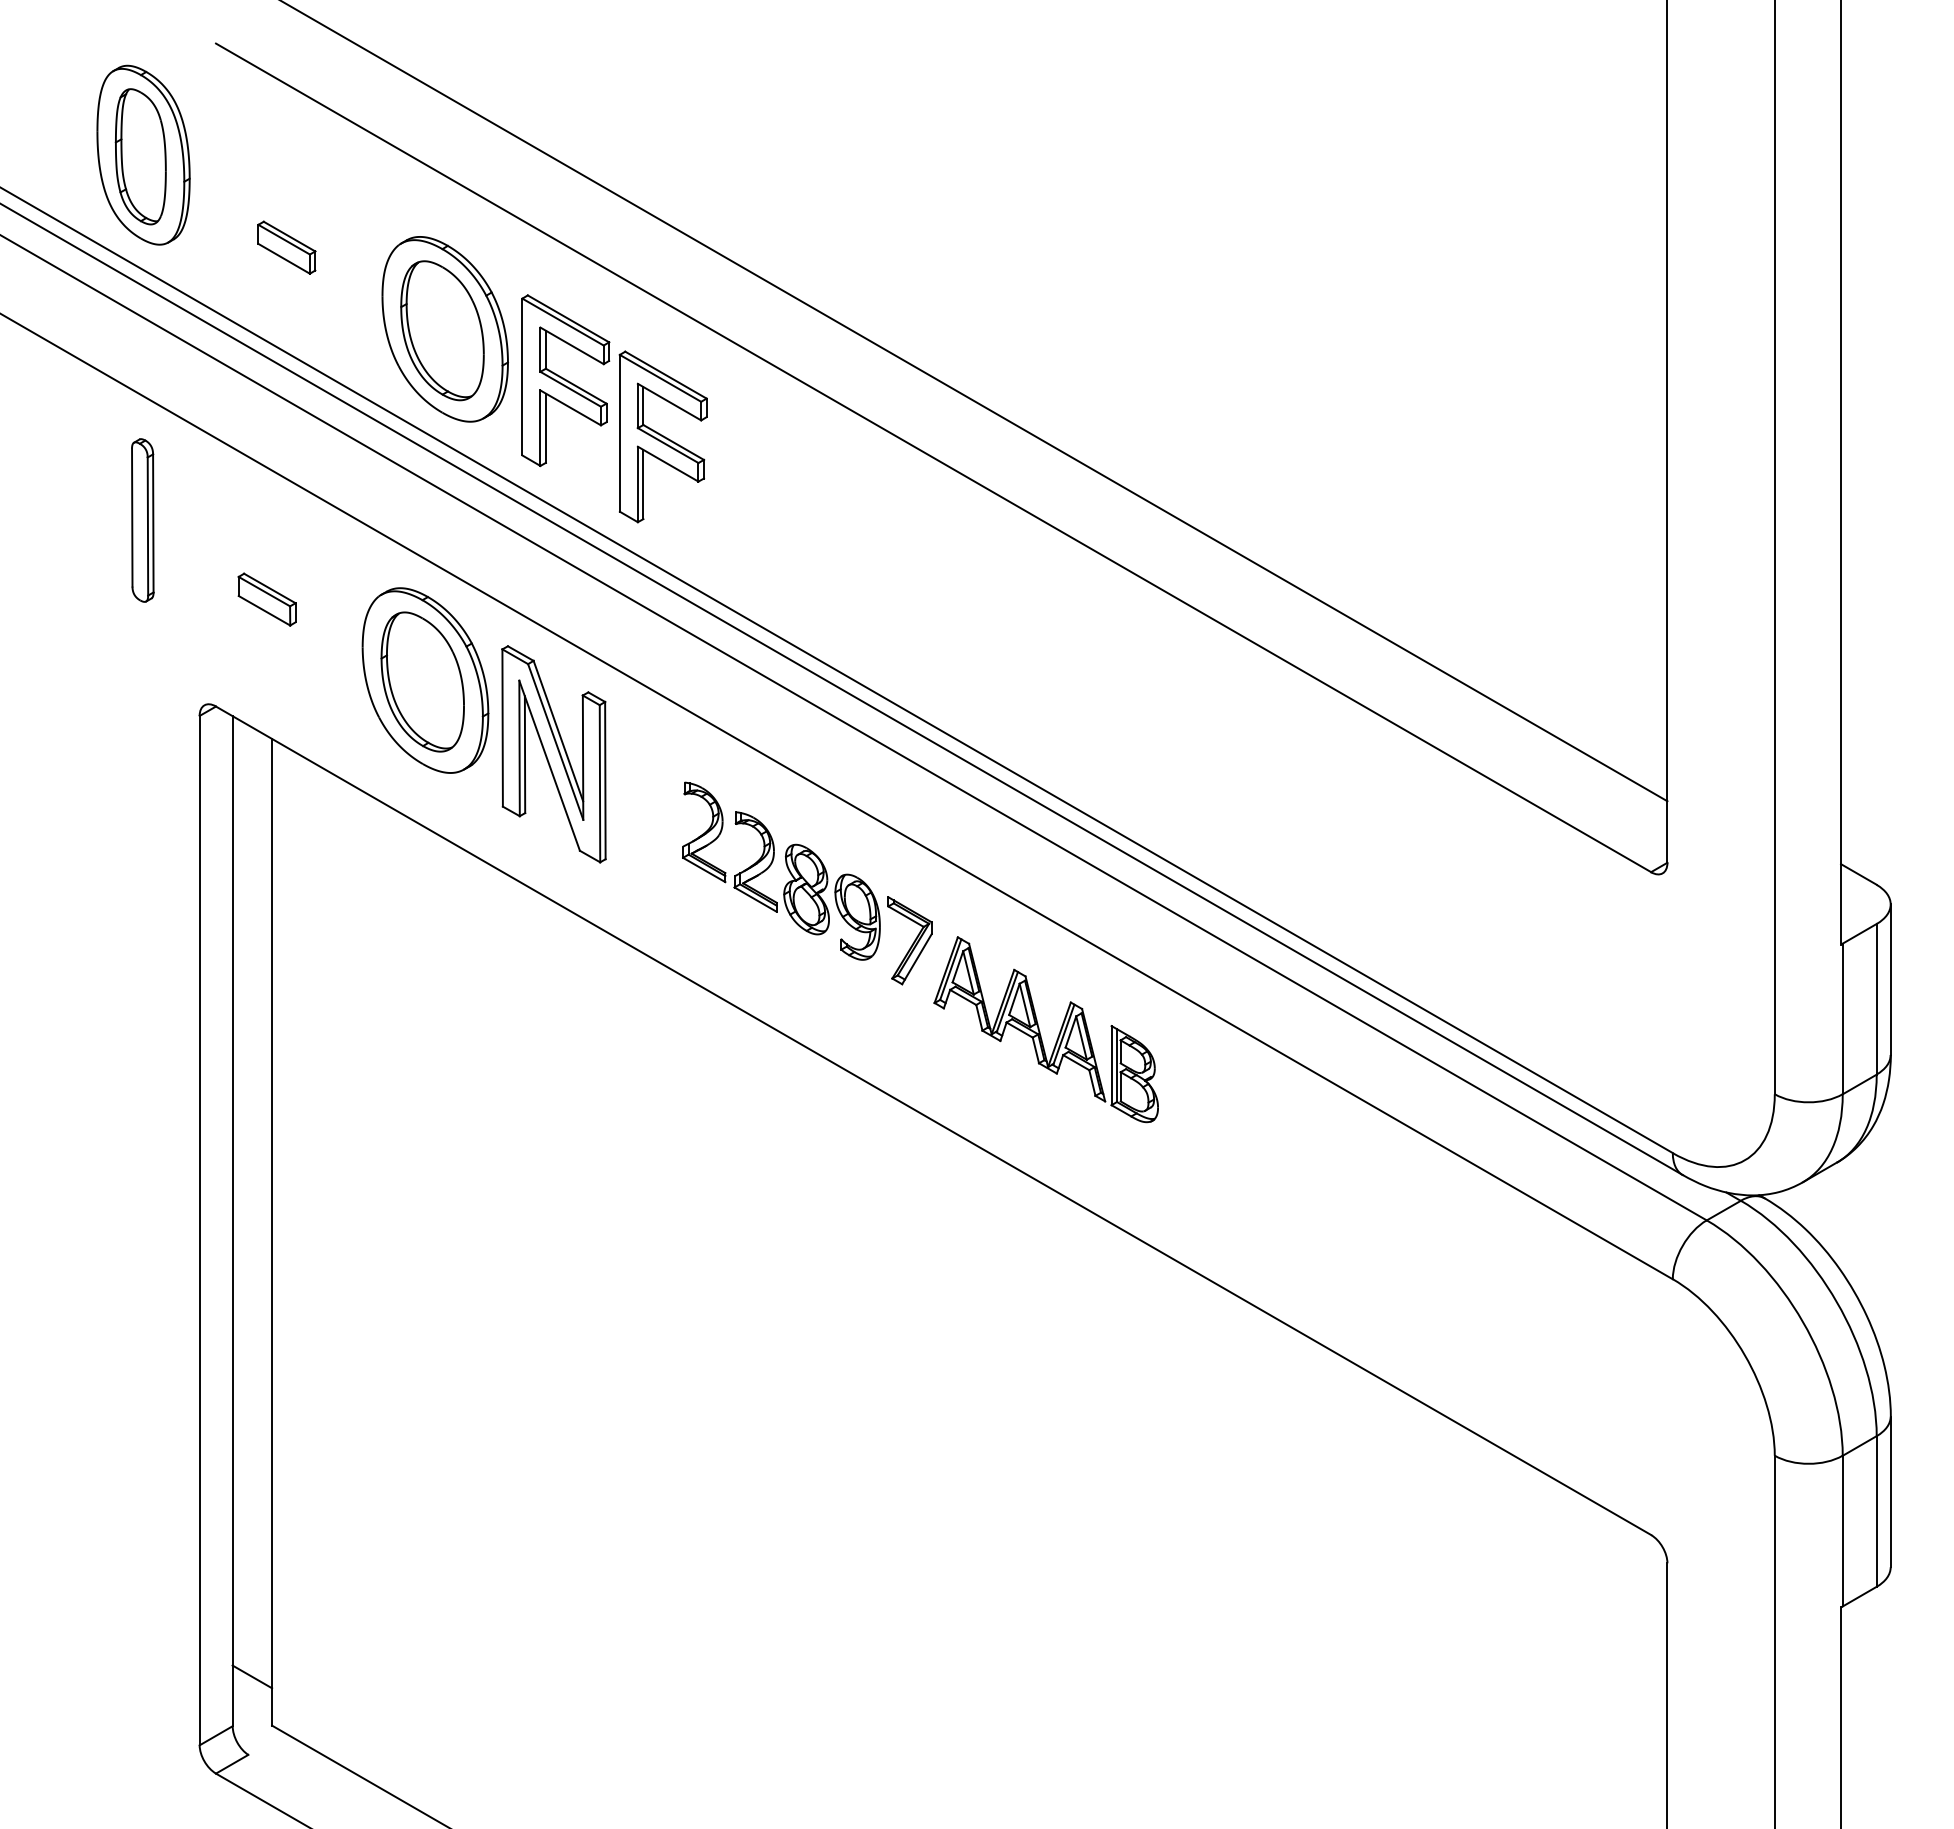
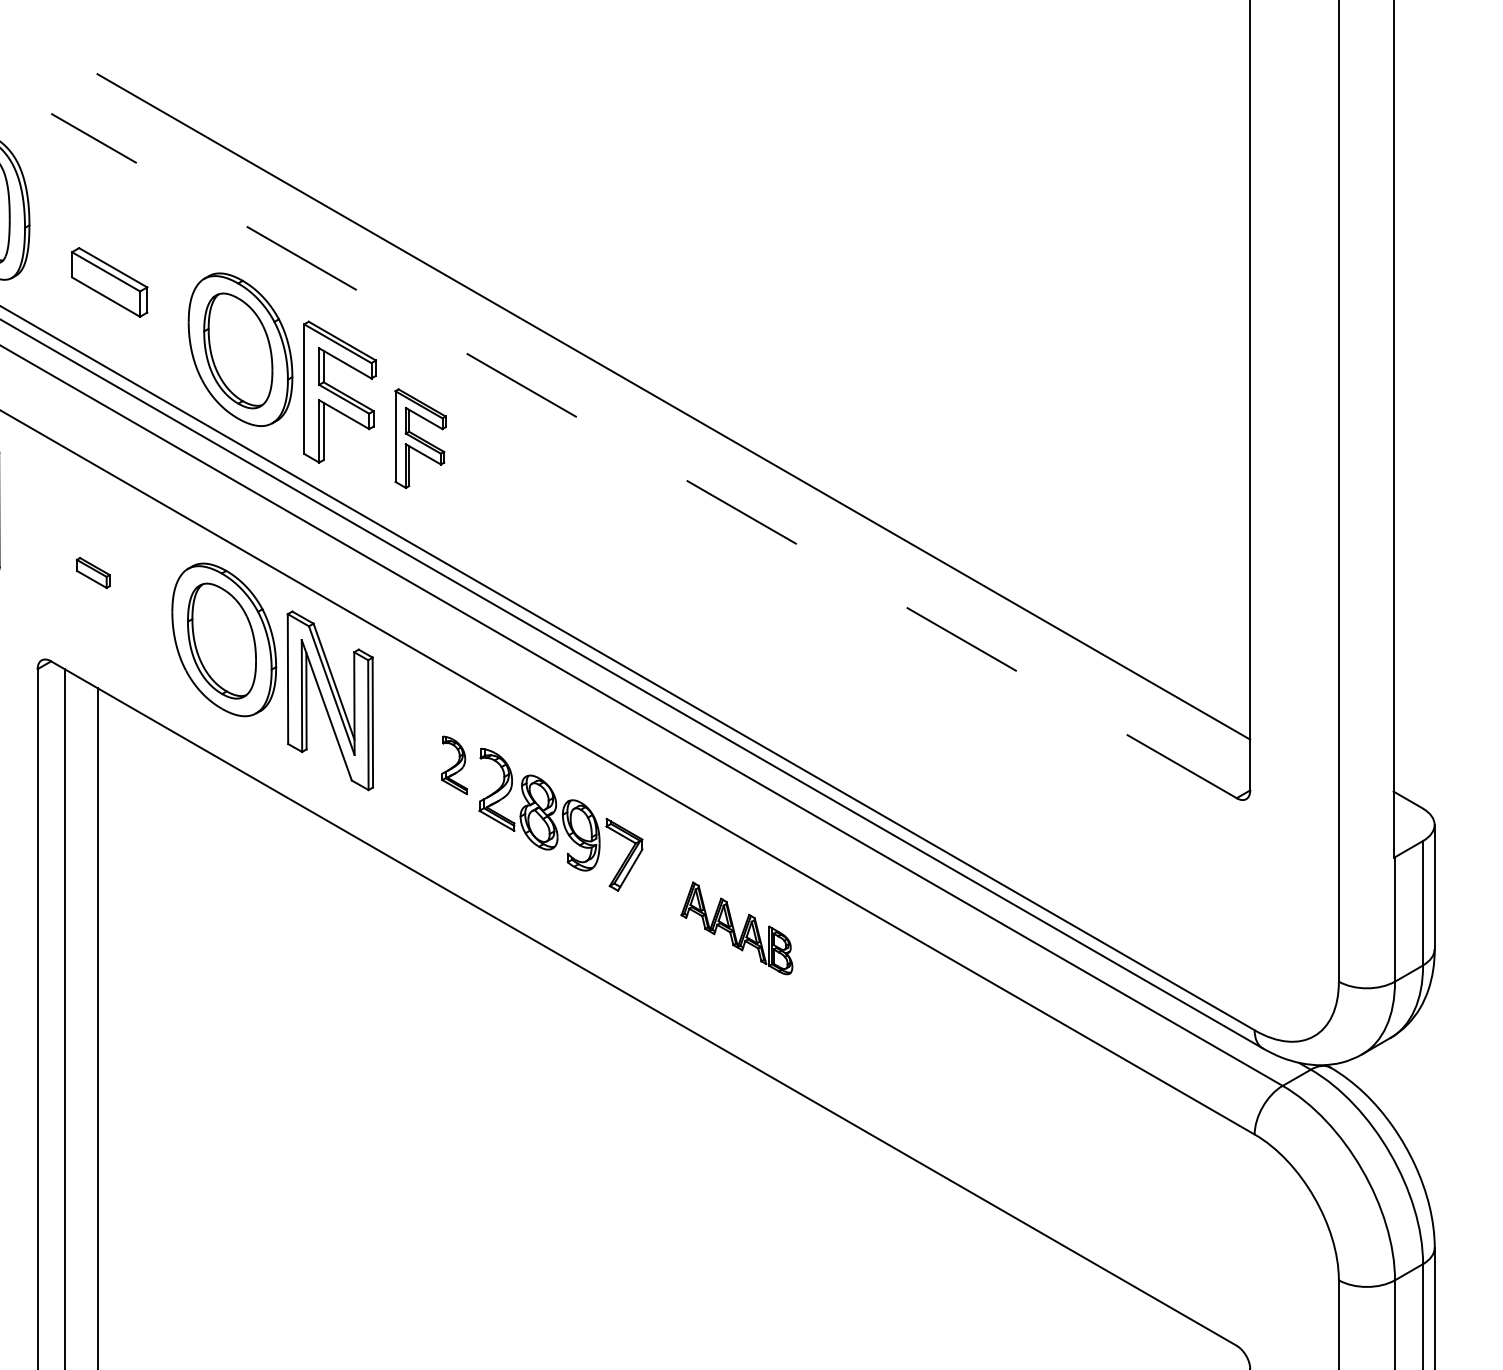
part: (286, 247) -> (109, 282), size x1.6
part: (662, 436) -> (420, 438), size x0.7
line: (933, 457) -> (643, 455), solid -> dashed
part: (266, 599) -> (92, 572), size x0.7
part: (704, 832) -> (454, 765), size x0.7
part: (1045, 1029) -> (736, 928), size x0.6

